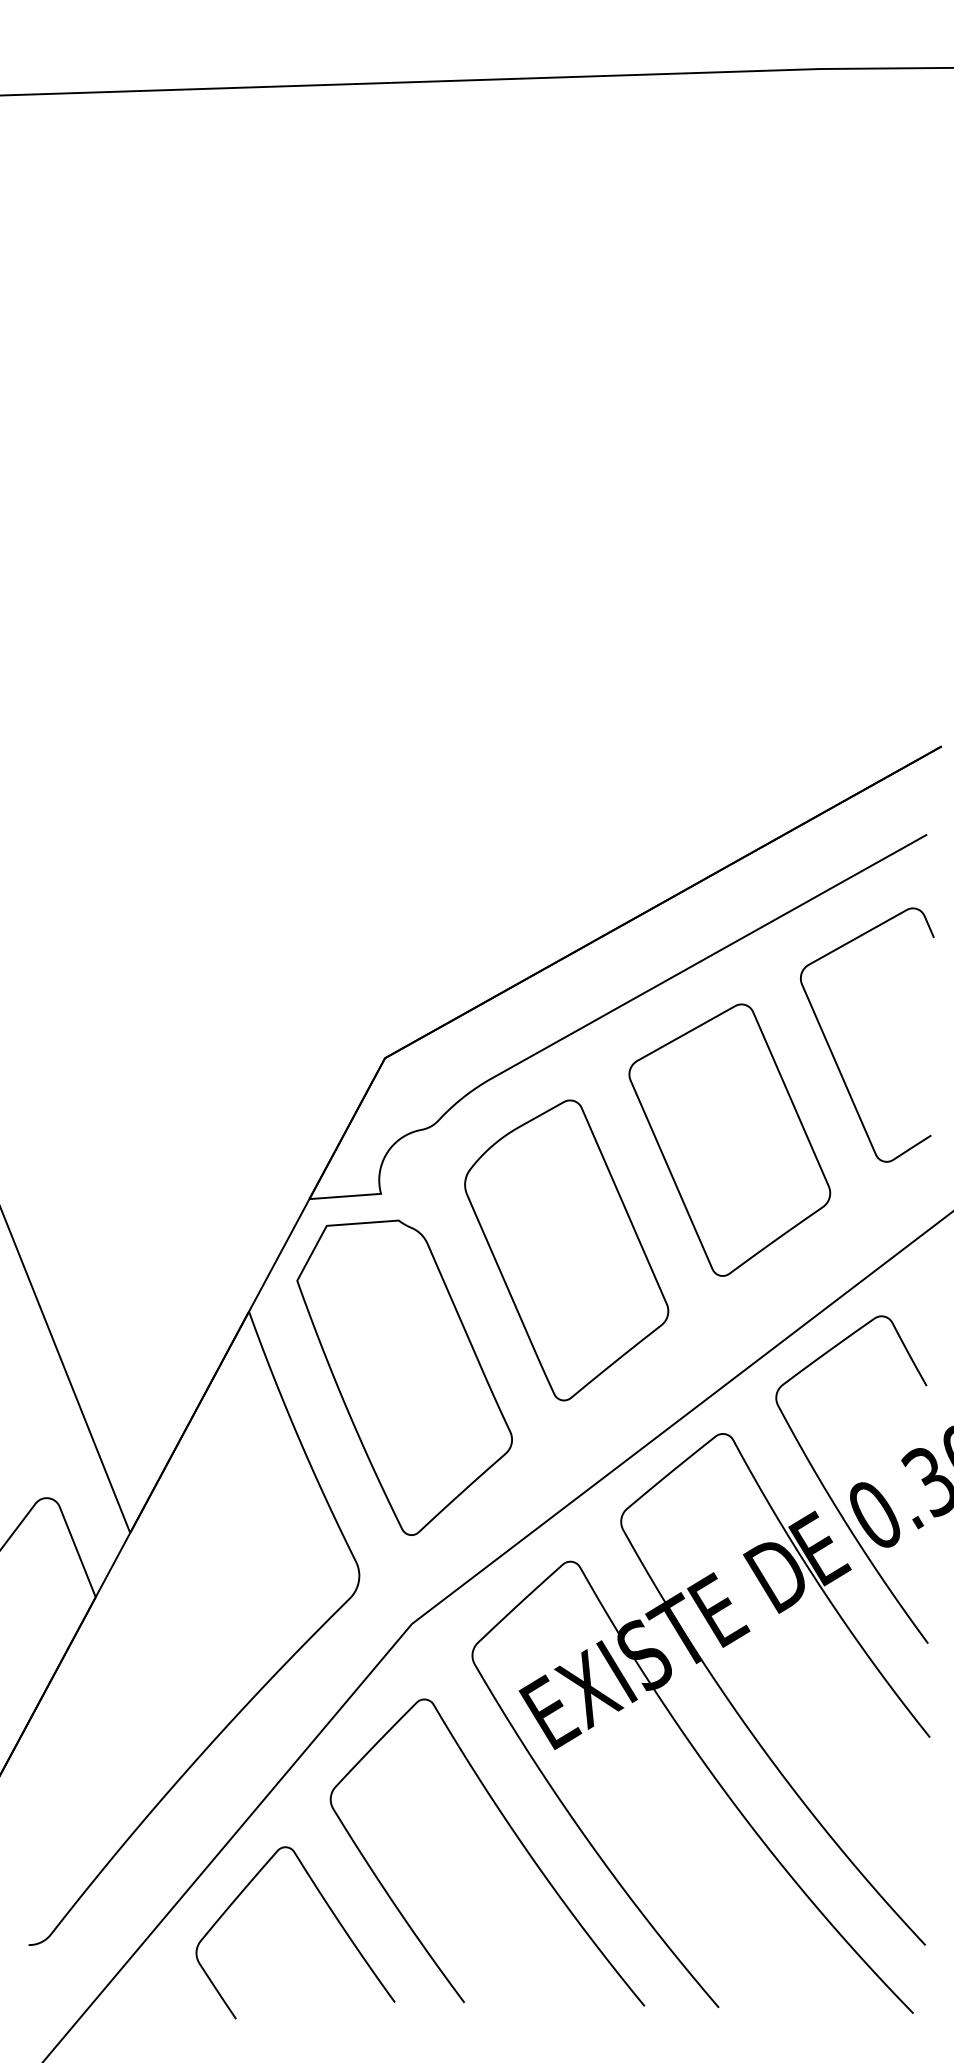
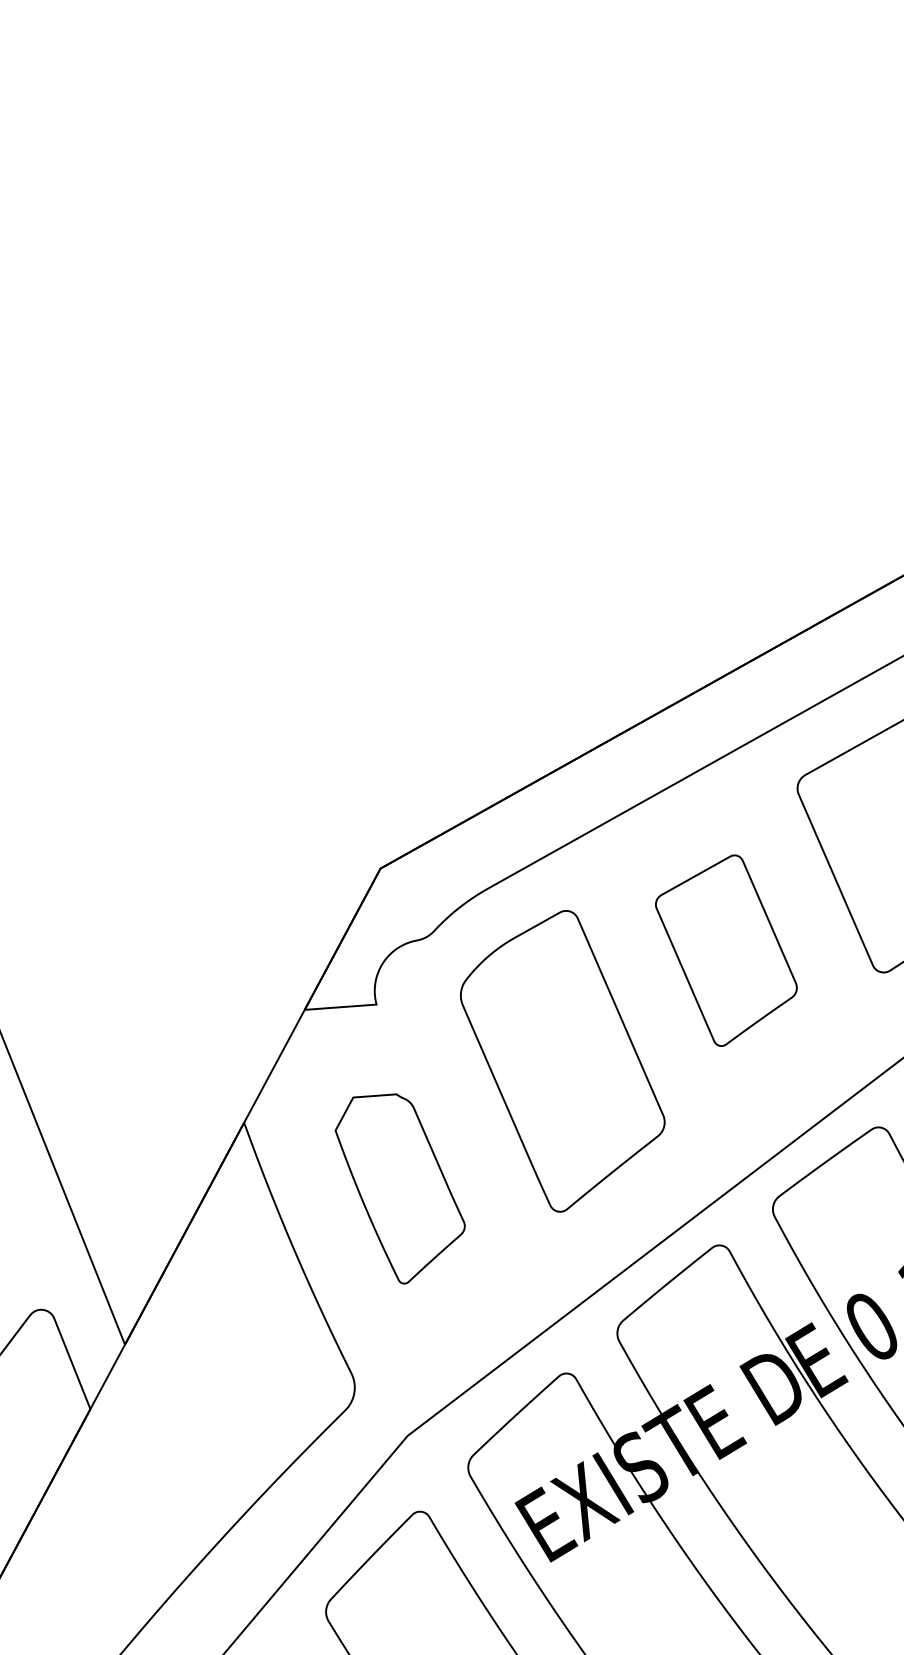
part: (729, 1139) -> (726, 950), size x0.7
part: (404, 1377) -> (400, 1188), size x0.6

